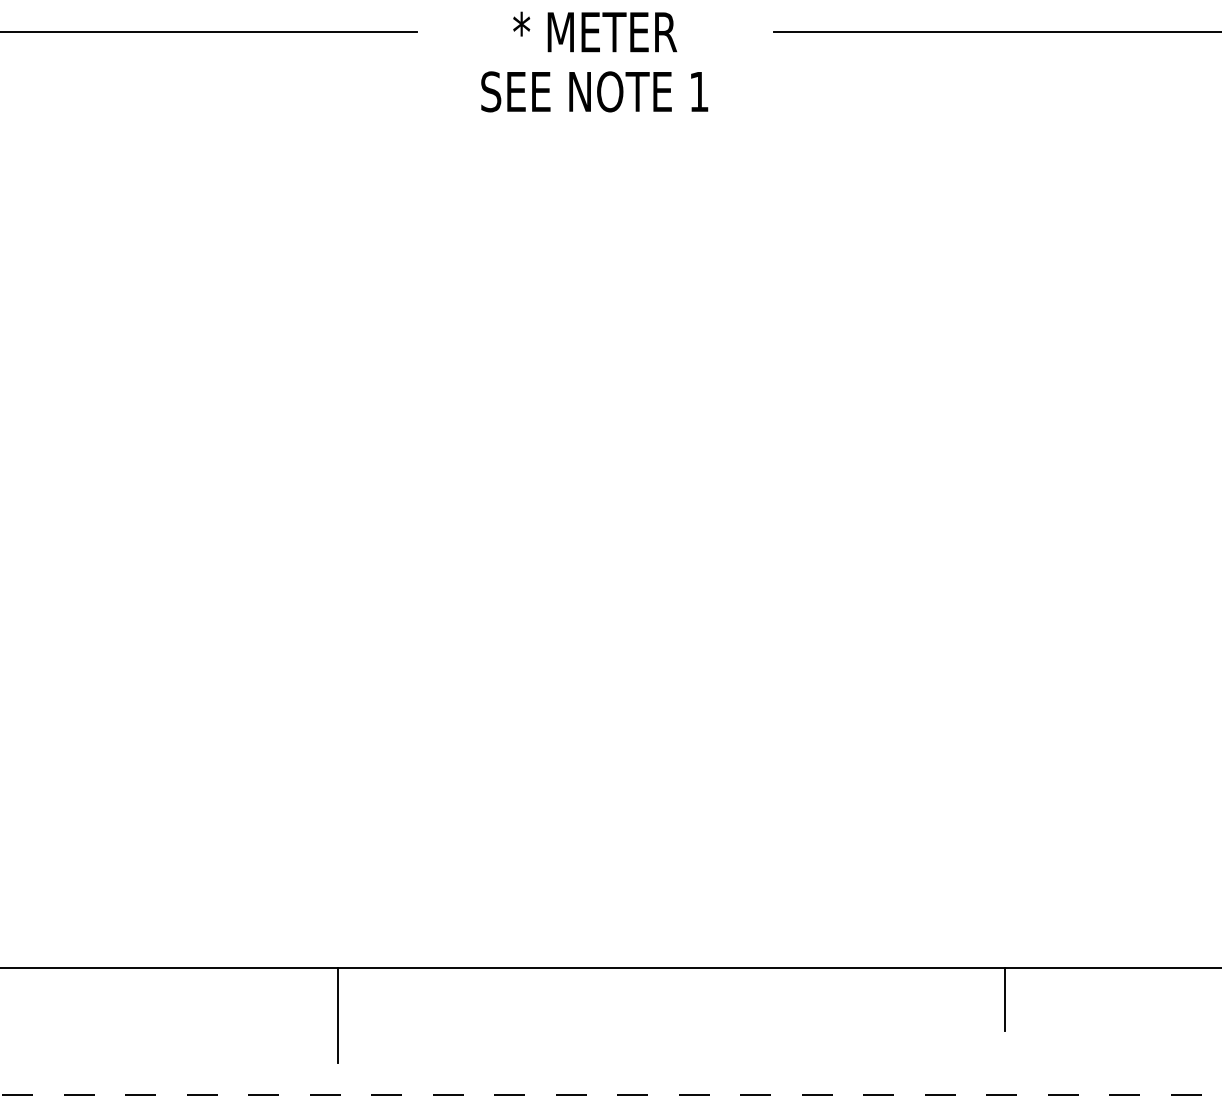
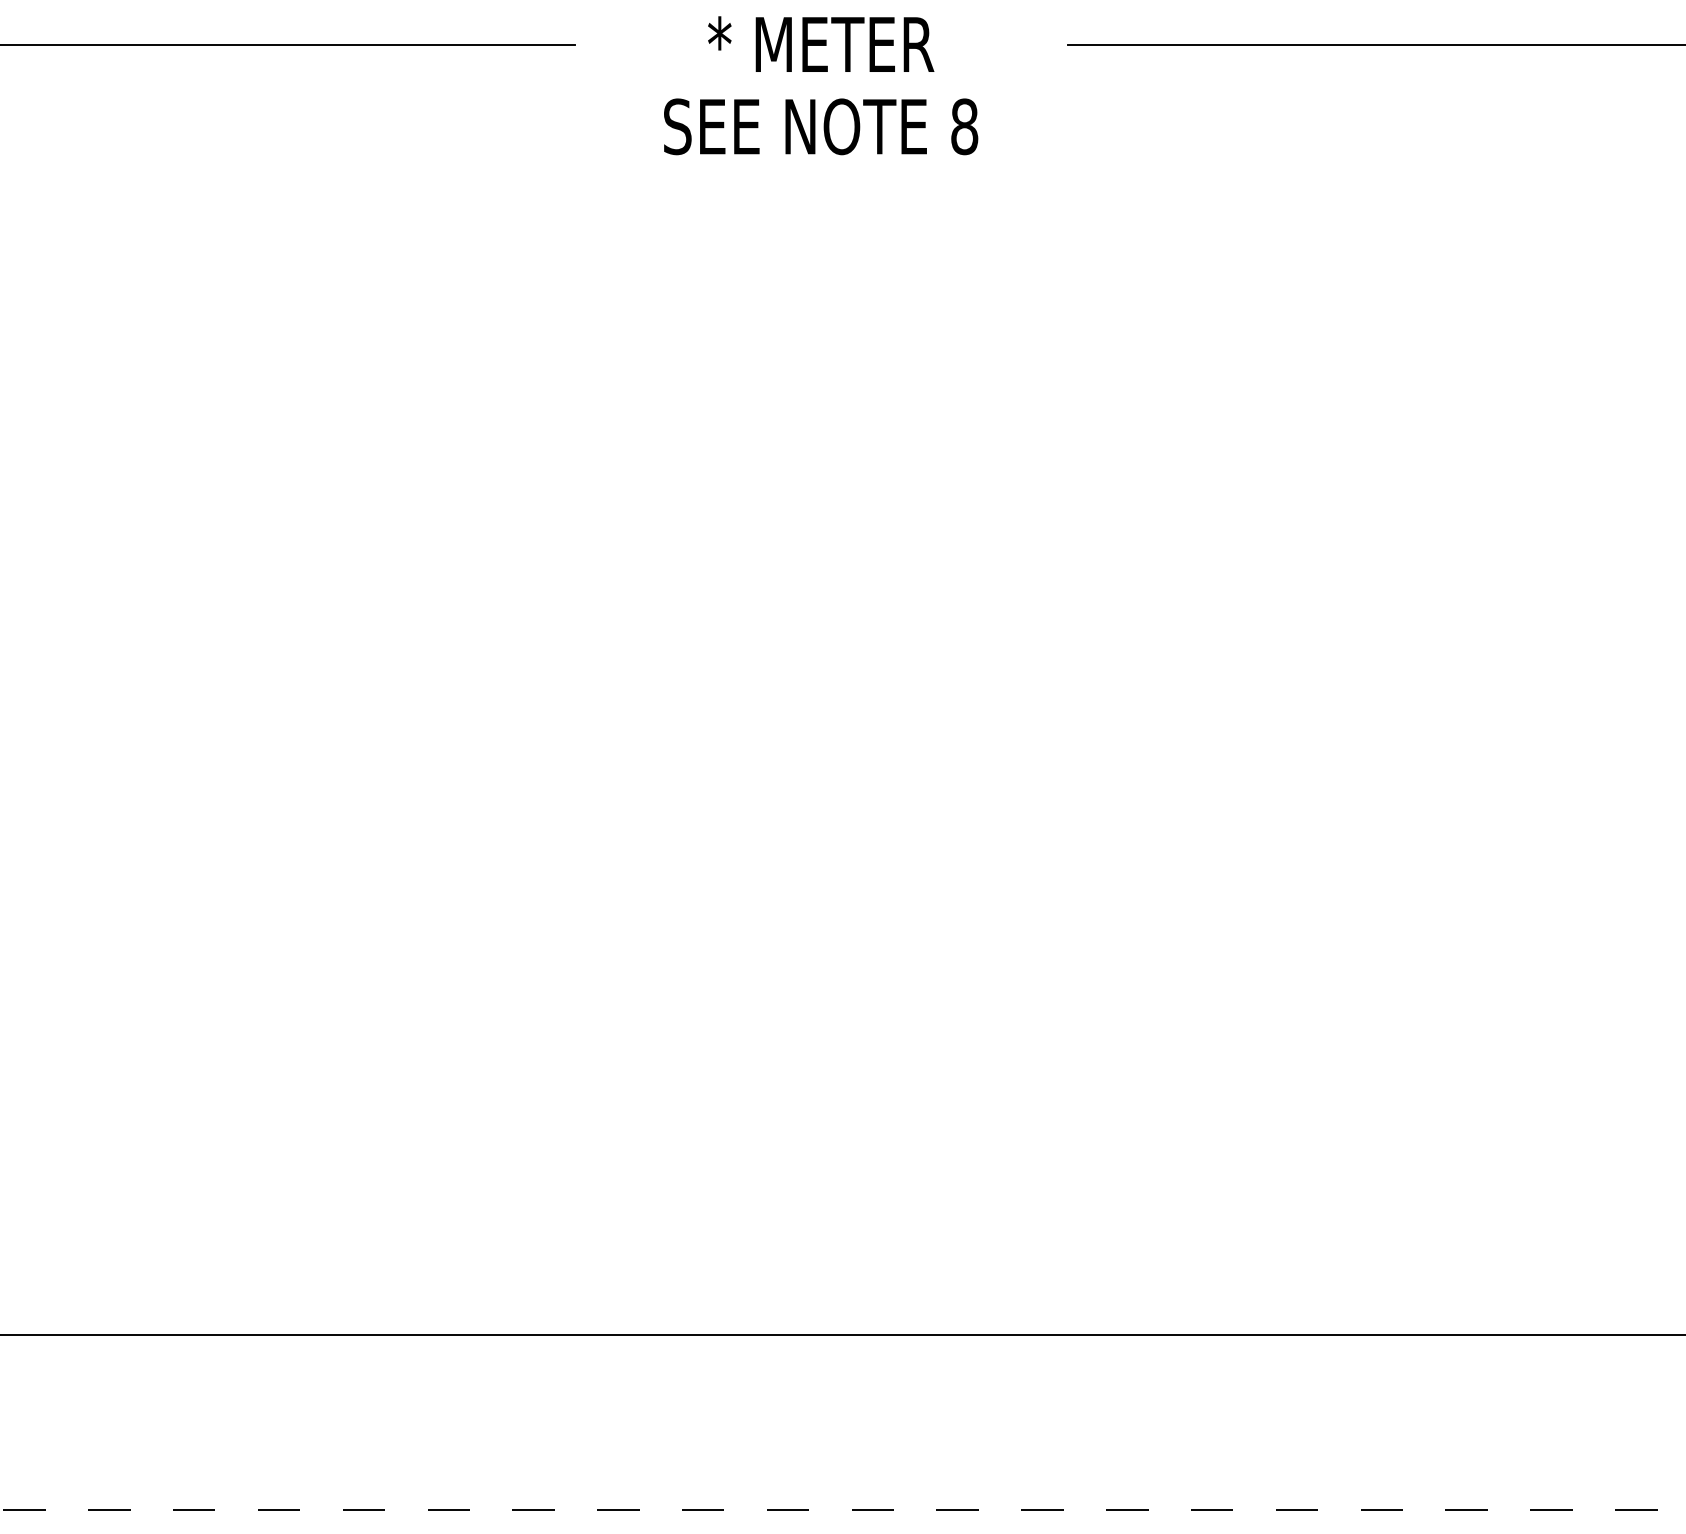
text: (699, 91) -> (964, 126), 1 -> 8
line: (1005, 999) -> (1386, 1378), removed
line: (338, 1015) -> (466, 1400), removed

